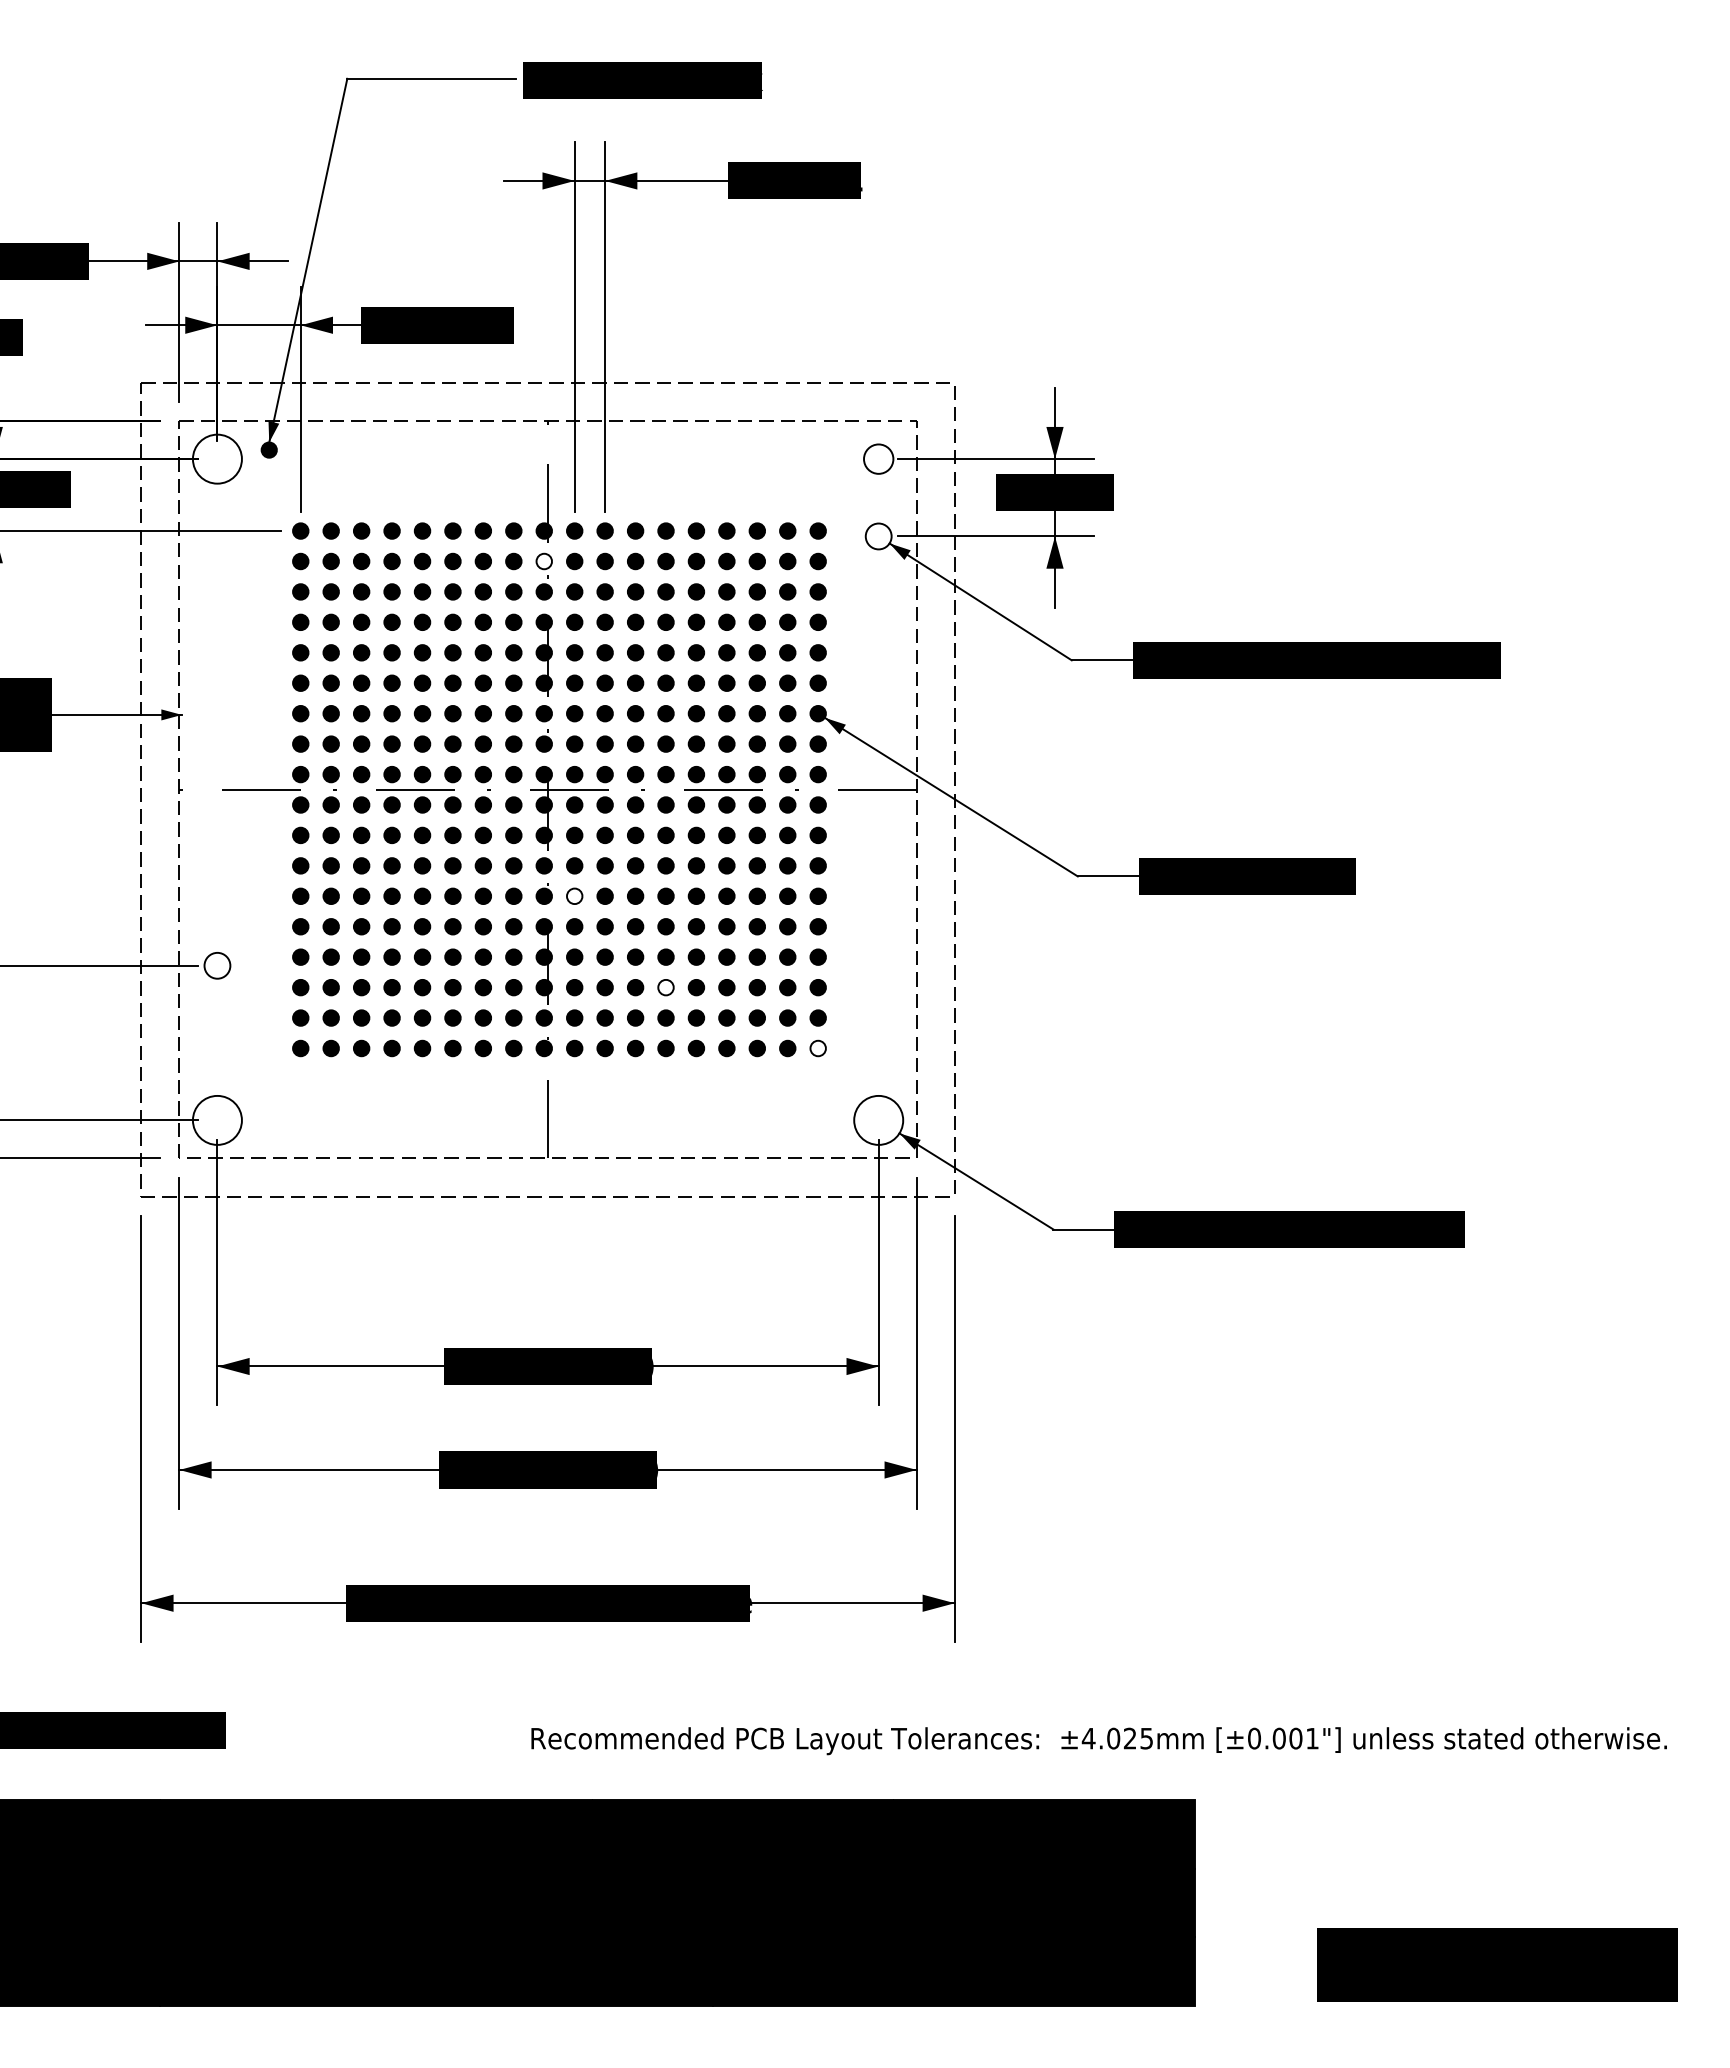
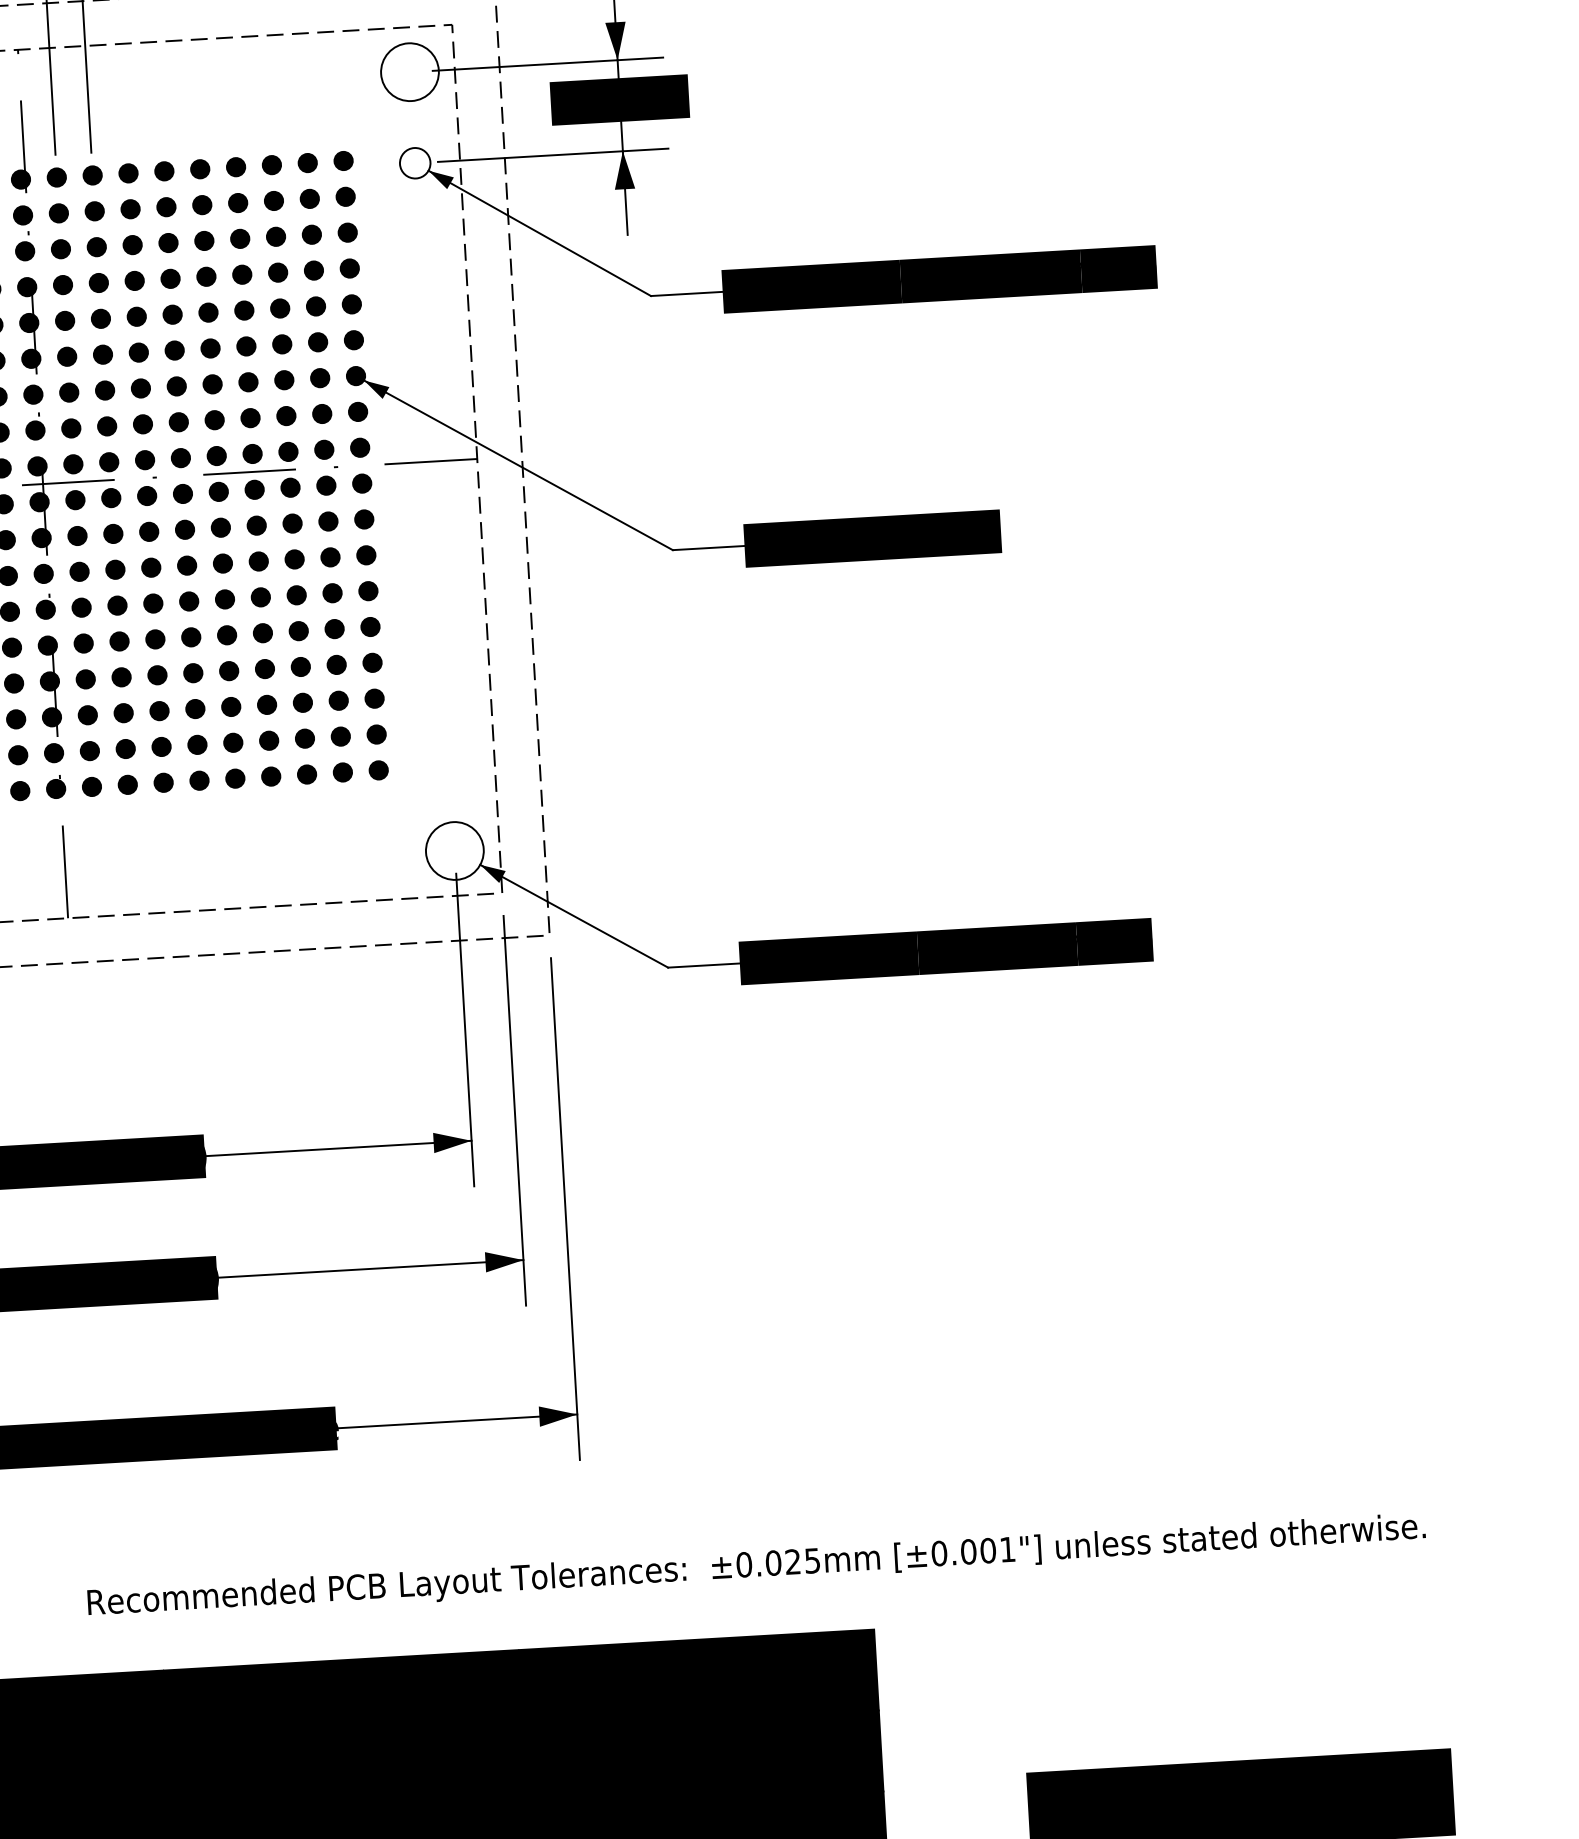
circle: (878, 458) -> (409, 71), size x1.67
fill: (544, 561) -> (23, 215), added
fill: (574, 896) -> (81, 607), added
fill: (665, 987) -> (194, 708), added
fill: (817, 1048) -> (377, 770), added
text: (1088, 1738) -> (743, 1564), ±4.025mm -> ±0.025mm

